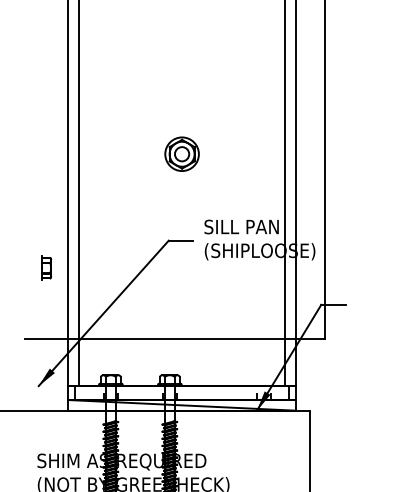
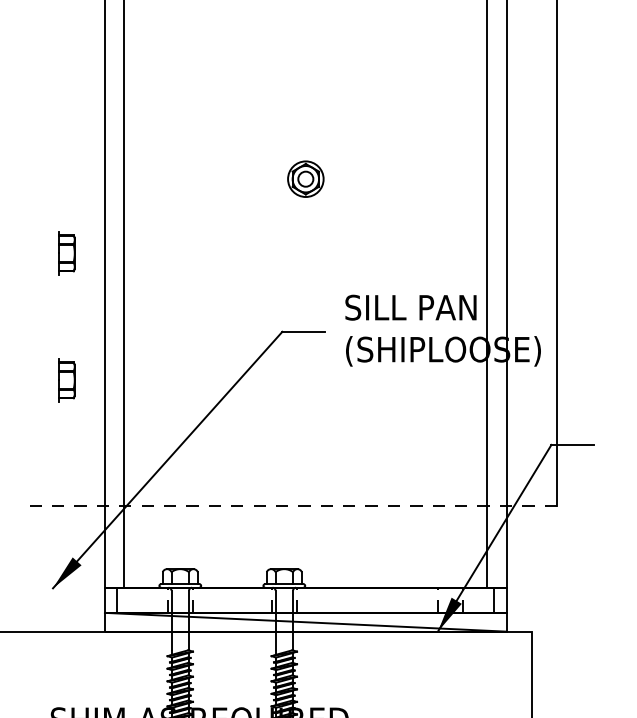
part: (181, 153) -> (304, 178), size x0.6
part: (46, 195) -> (66, 252), added
line: (174, 339) -> (292, 506), solid -> dashed

